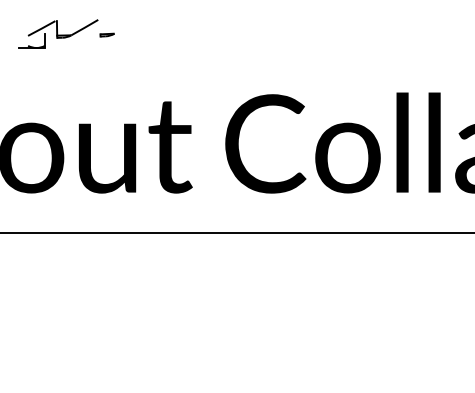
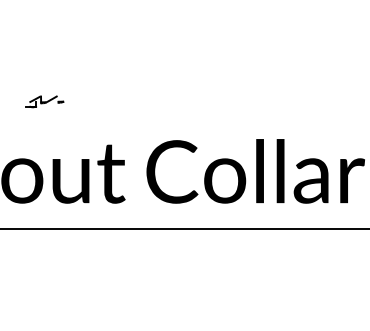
part: (66, 33) -> (44, 101), size x0.62

